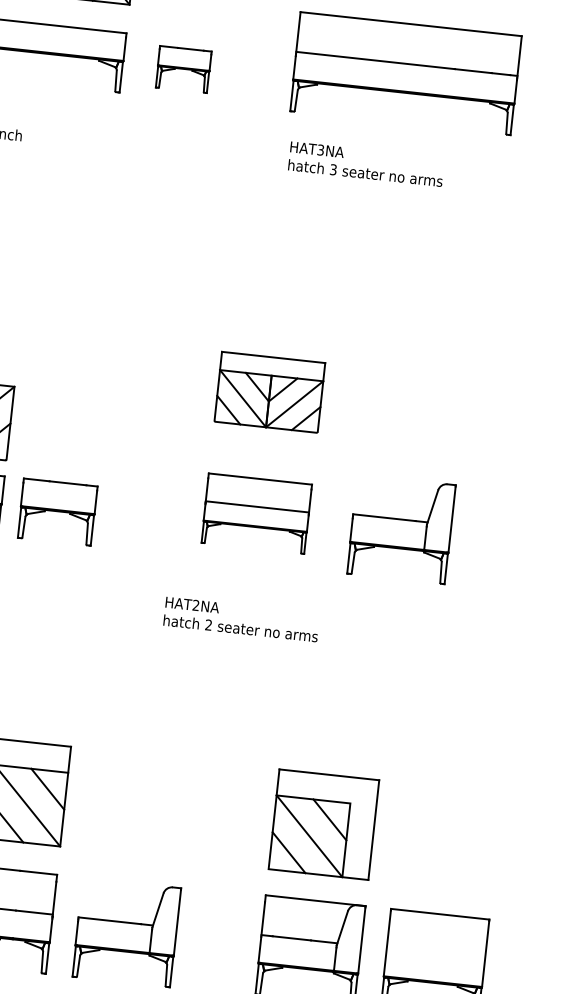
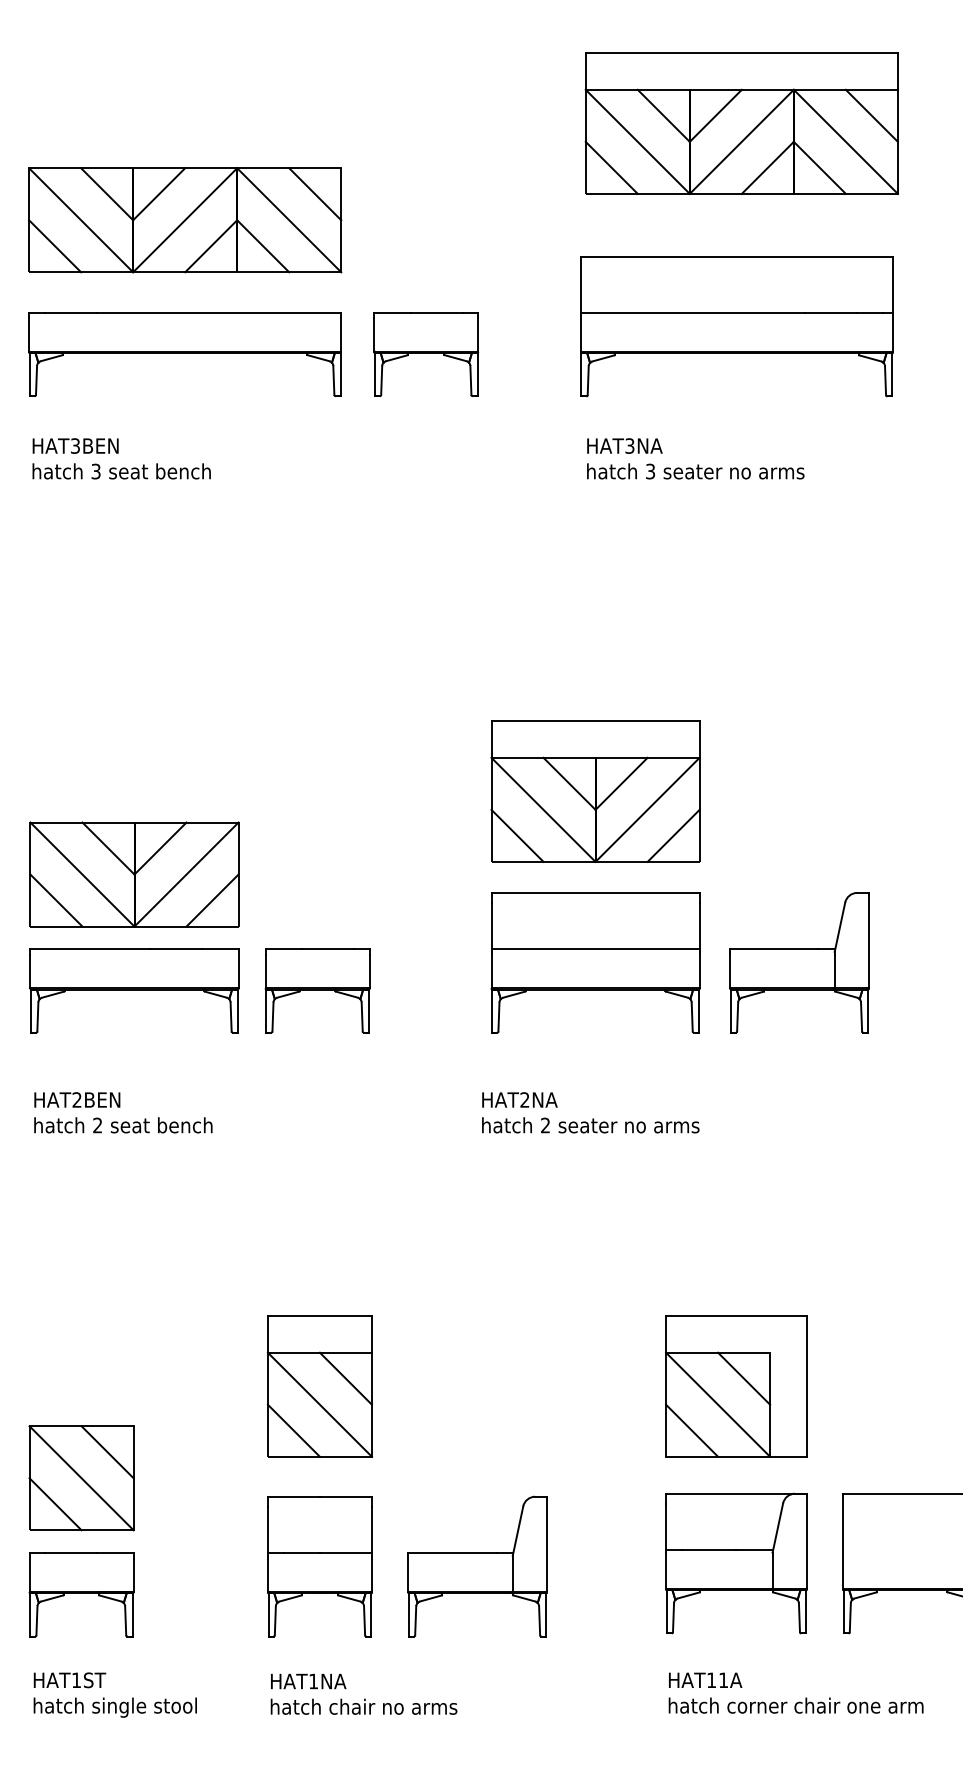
part: (183, 69) -> (426, 354), size x1.43
part: (269, 392) -> (595, 791), size x1.43
part: (256, 513) -> (595, 962), size x1.43

